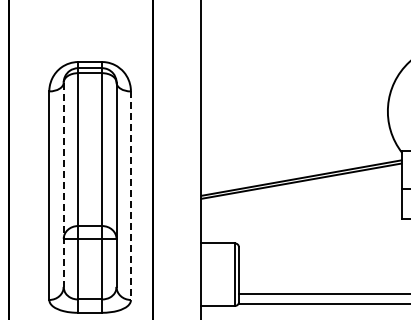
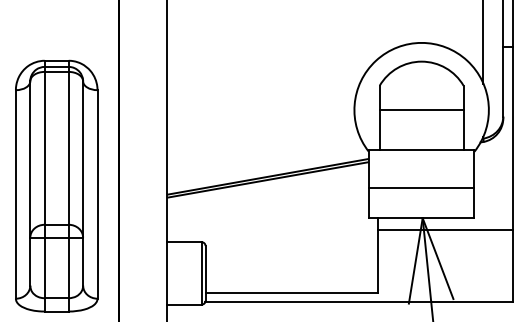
line: (63, 184) -> (30, 183), dashed -> solid
line: (130, 195) -> (97, 194), dashed -> solid

